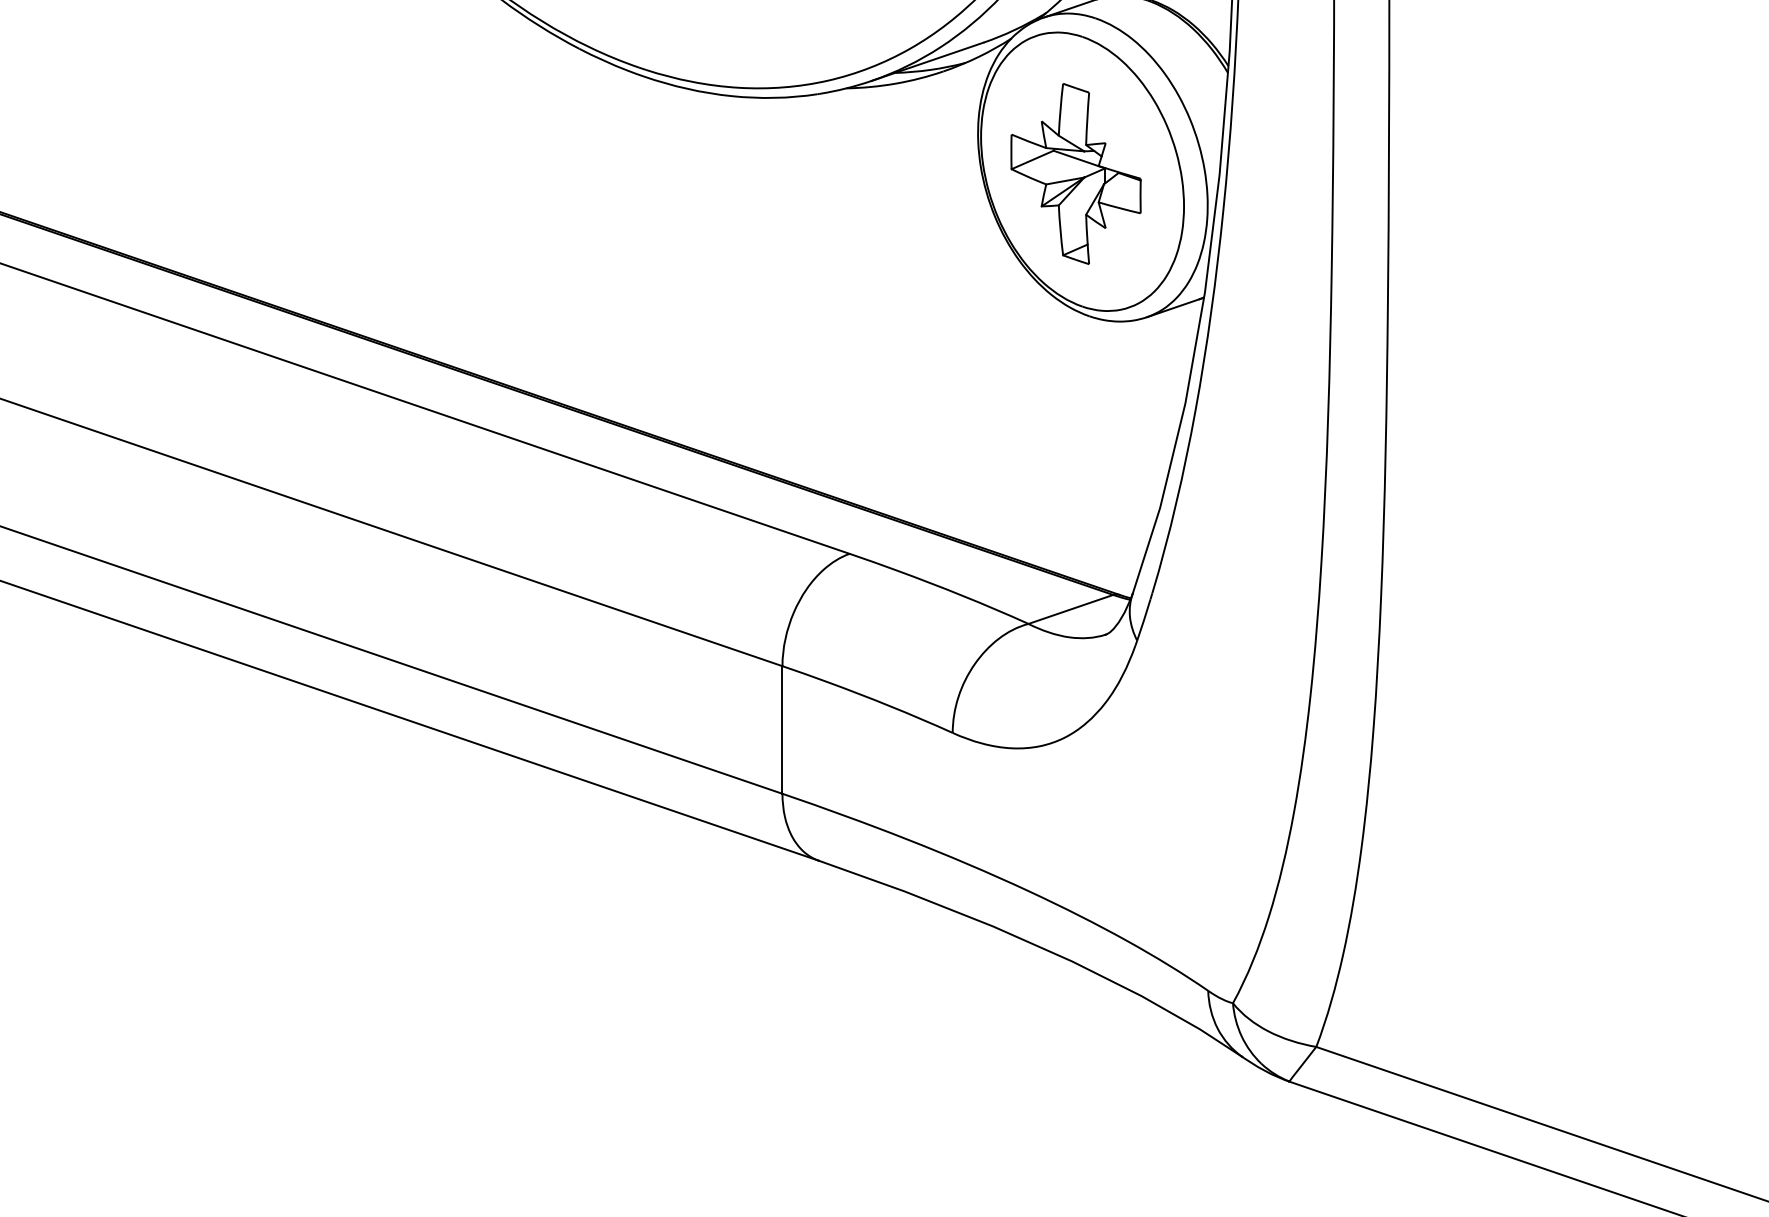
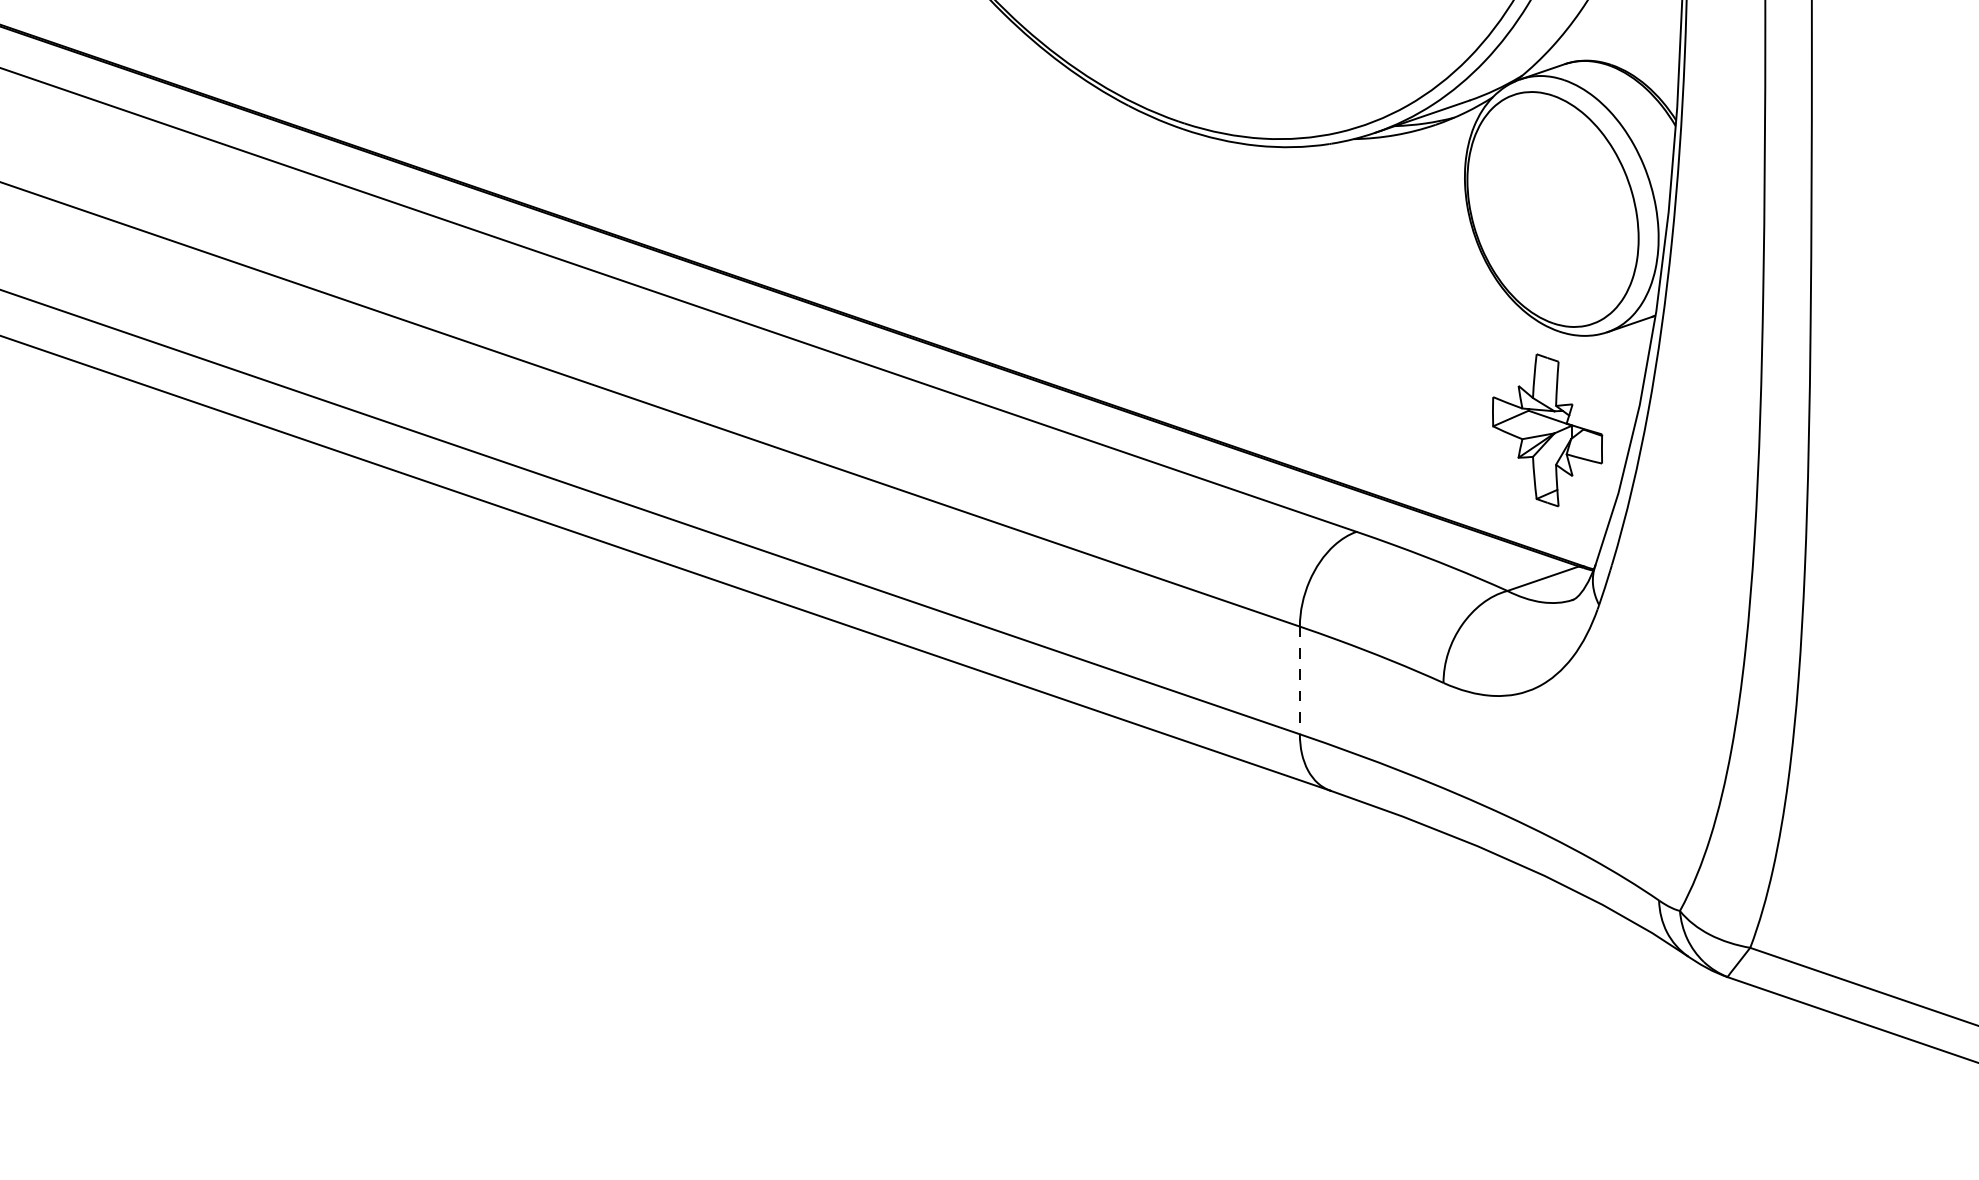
part: (1075, 174) -> (1547, 430), moved
line: (782, 730) -> (1299, 680), solid -> dashed

